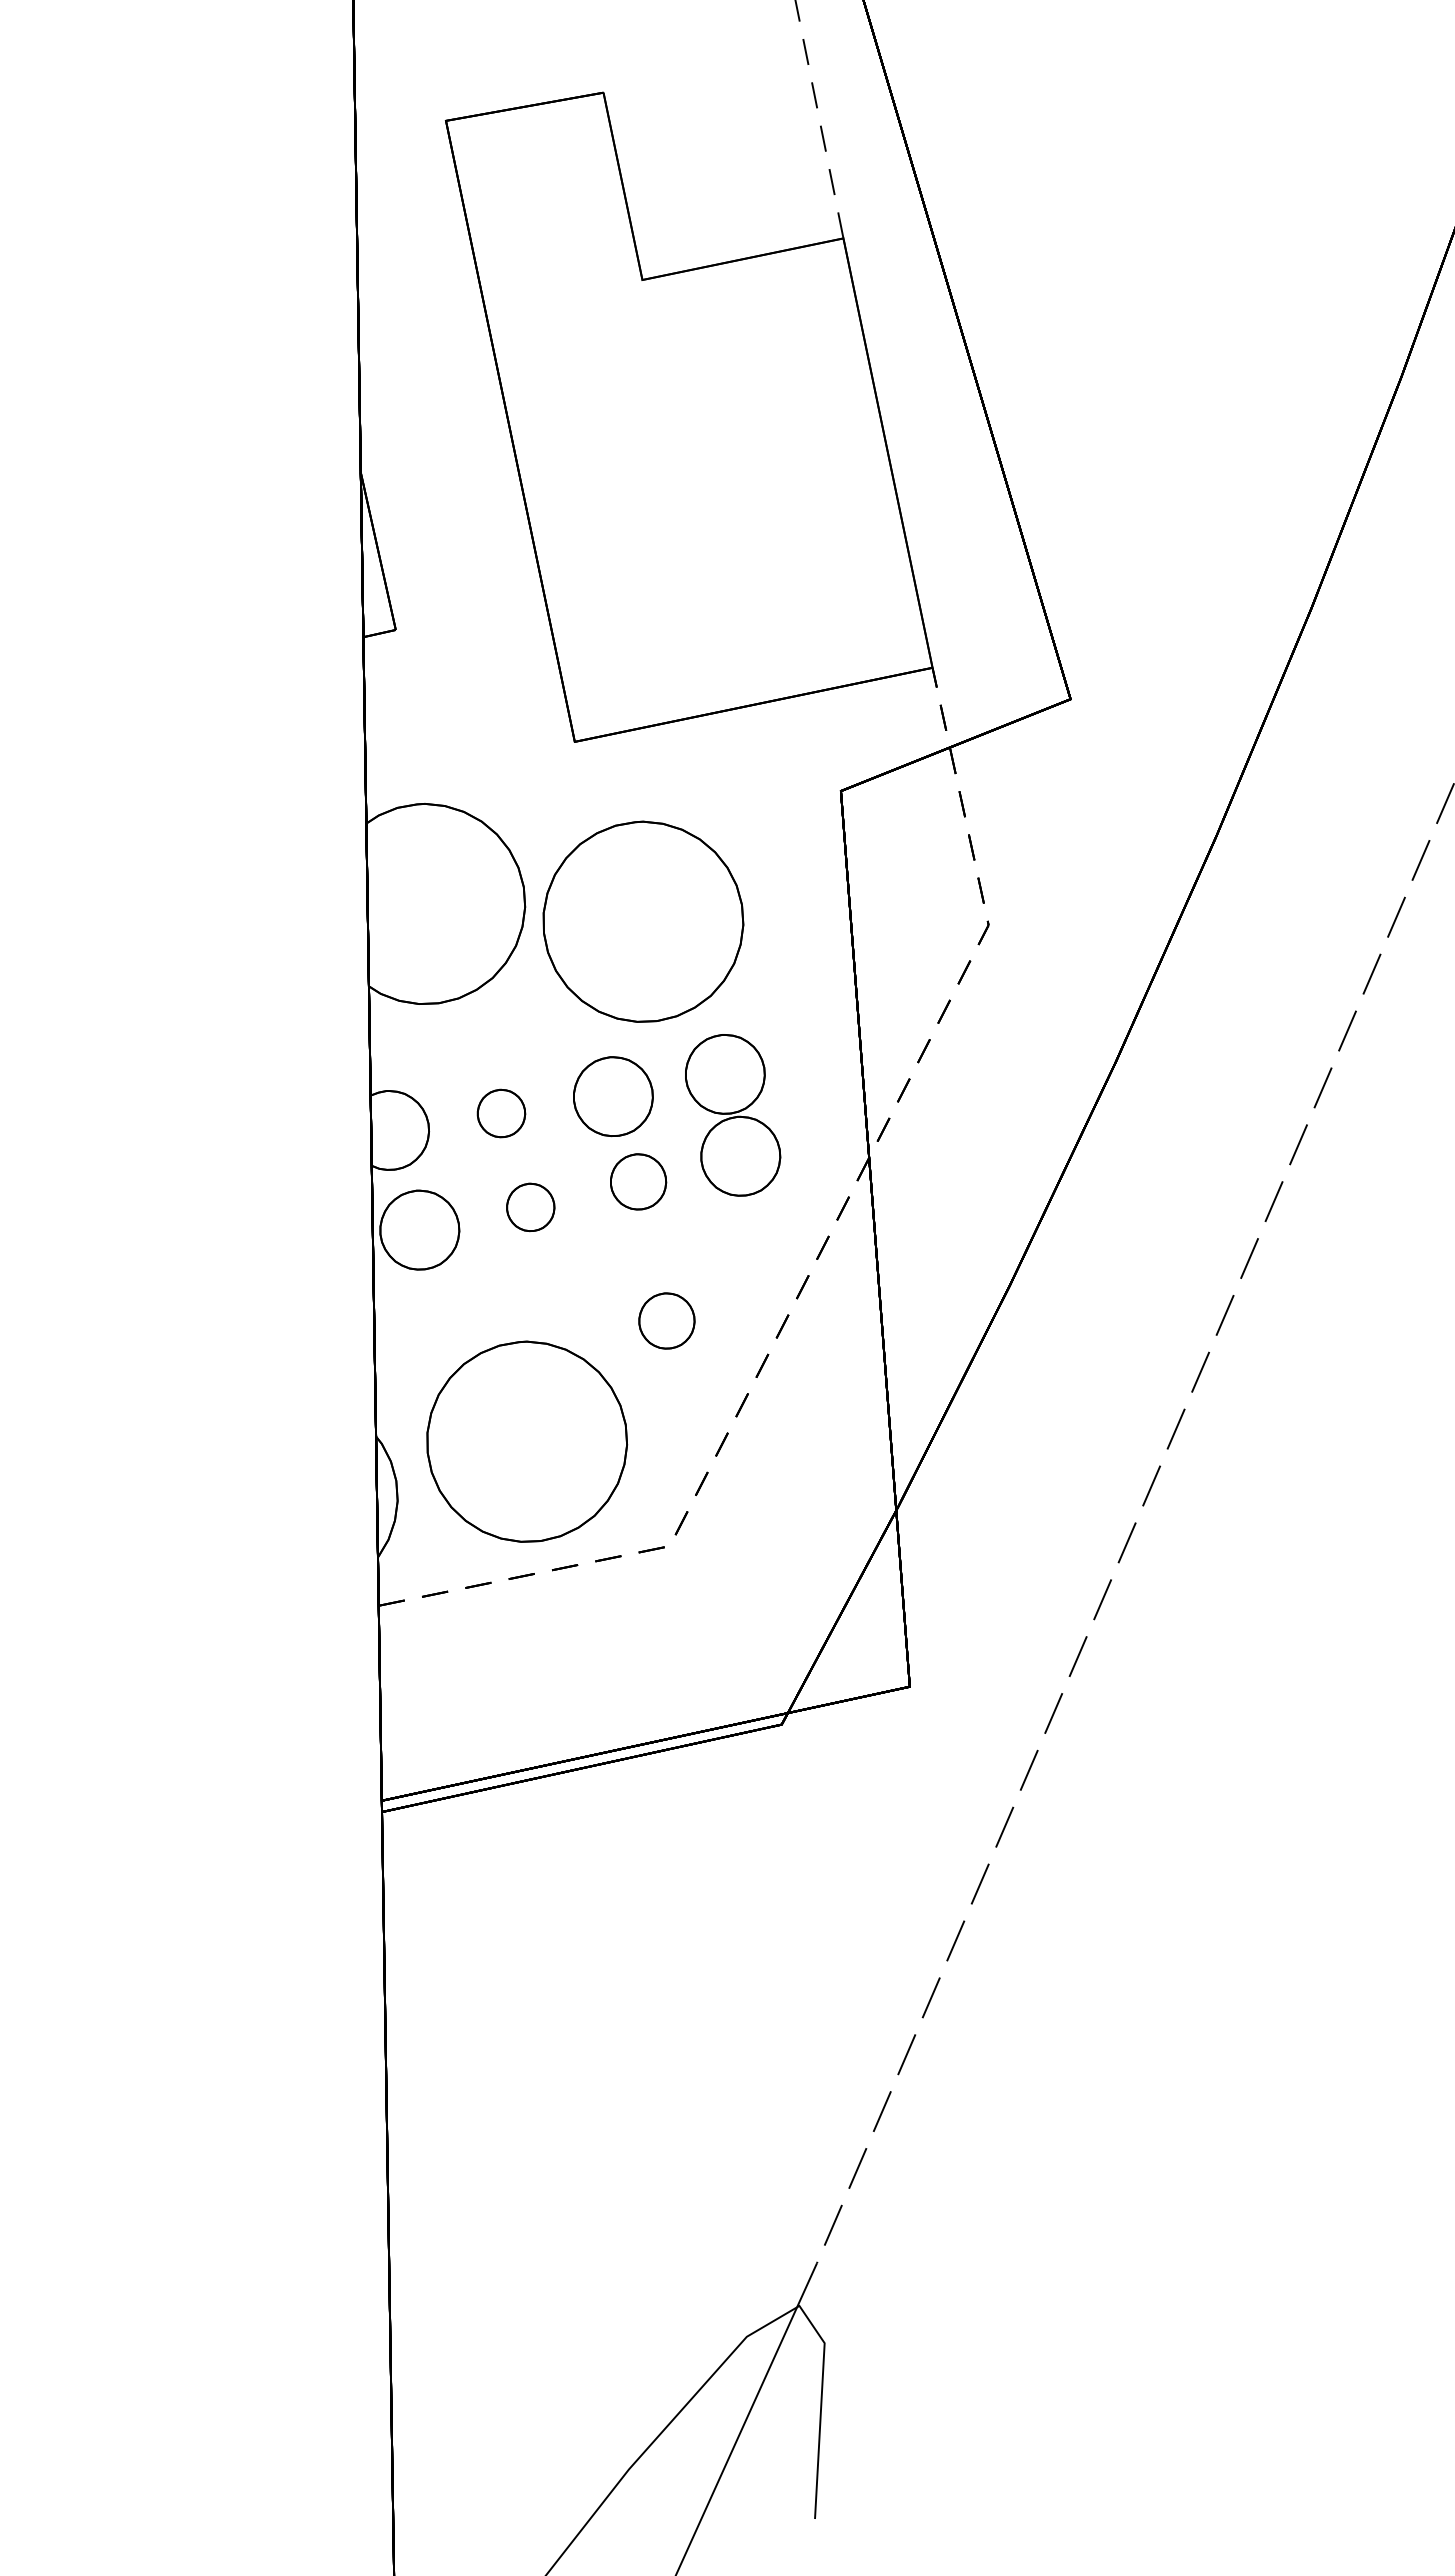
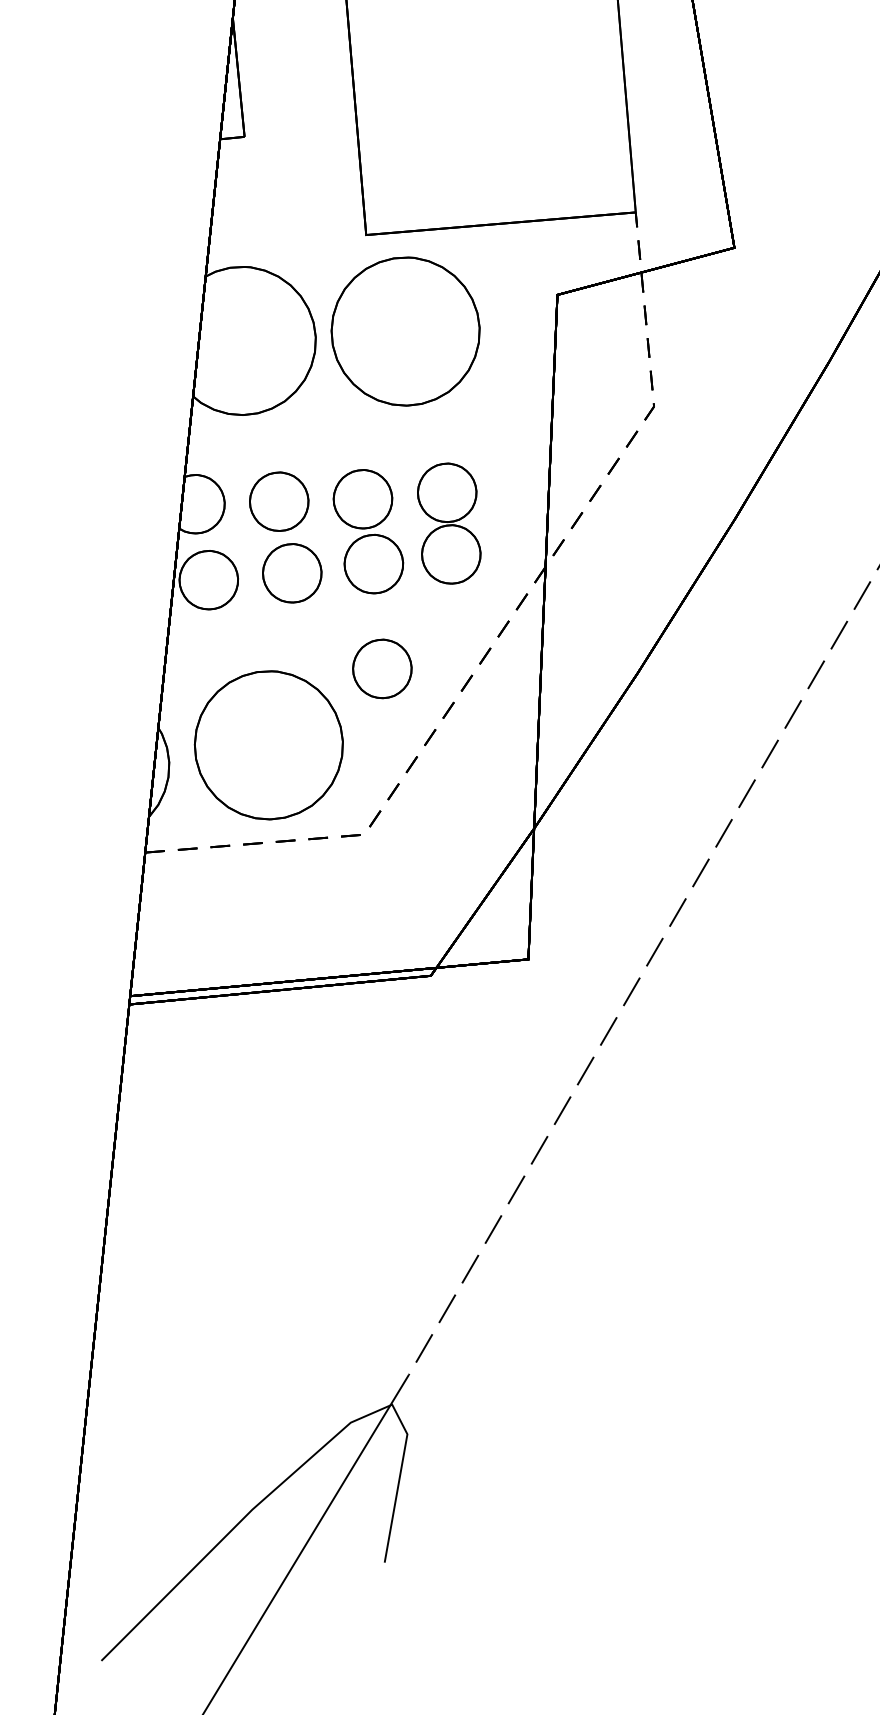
part: (643, 921) -> (405, 331), moved
part: (501, 1113) -> (279, 501), size x1.67
part: (638, 1181) -> (373, 563), size x1.43
part: (530, 1207) -> (292, 573), size x1.67
part: (666, 1320) -> (382, 668), size x1.43

